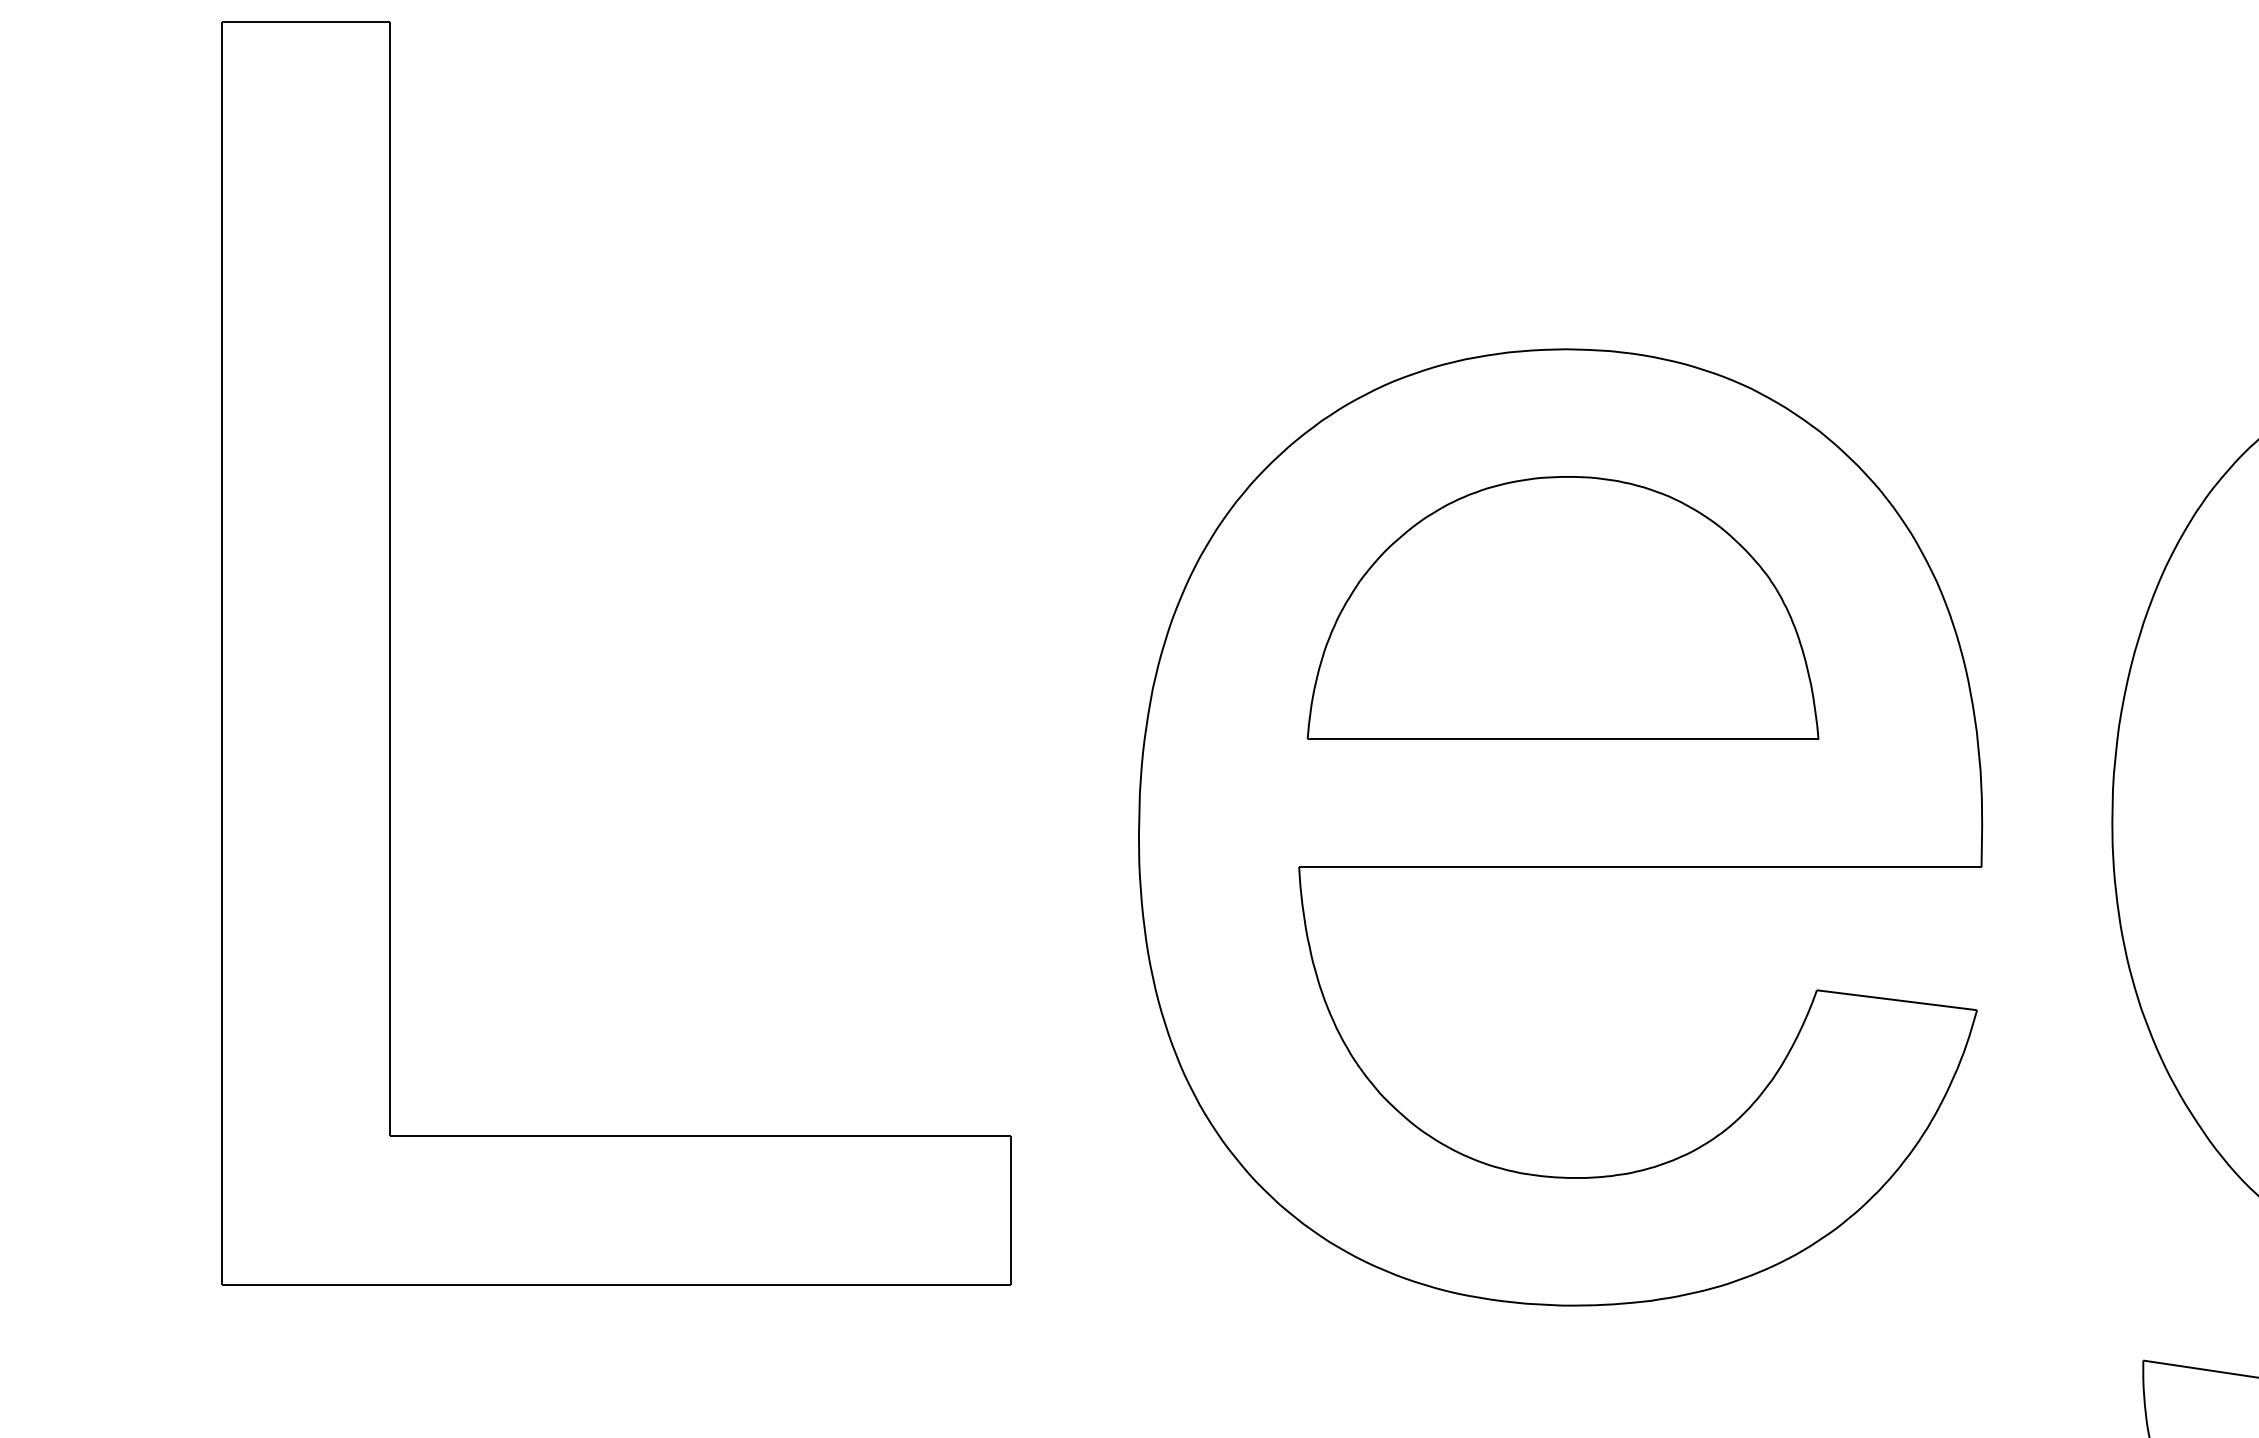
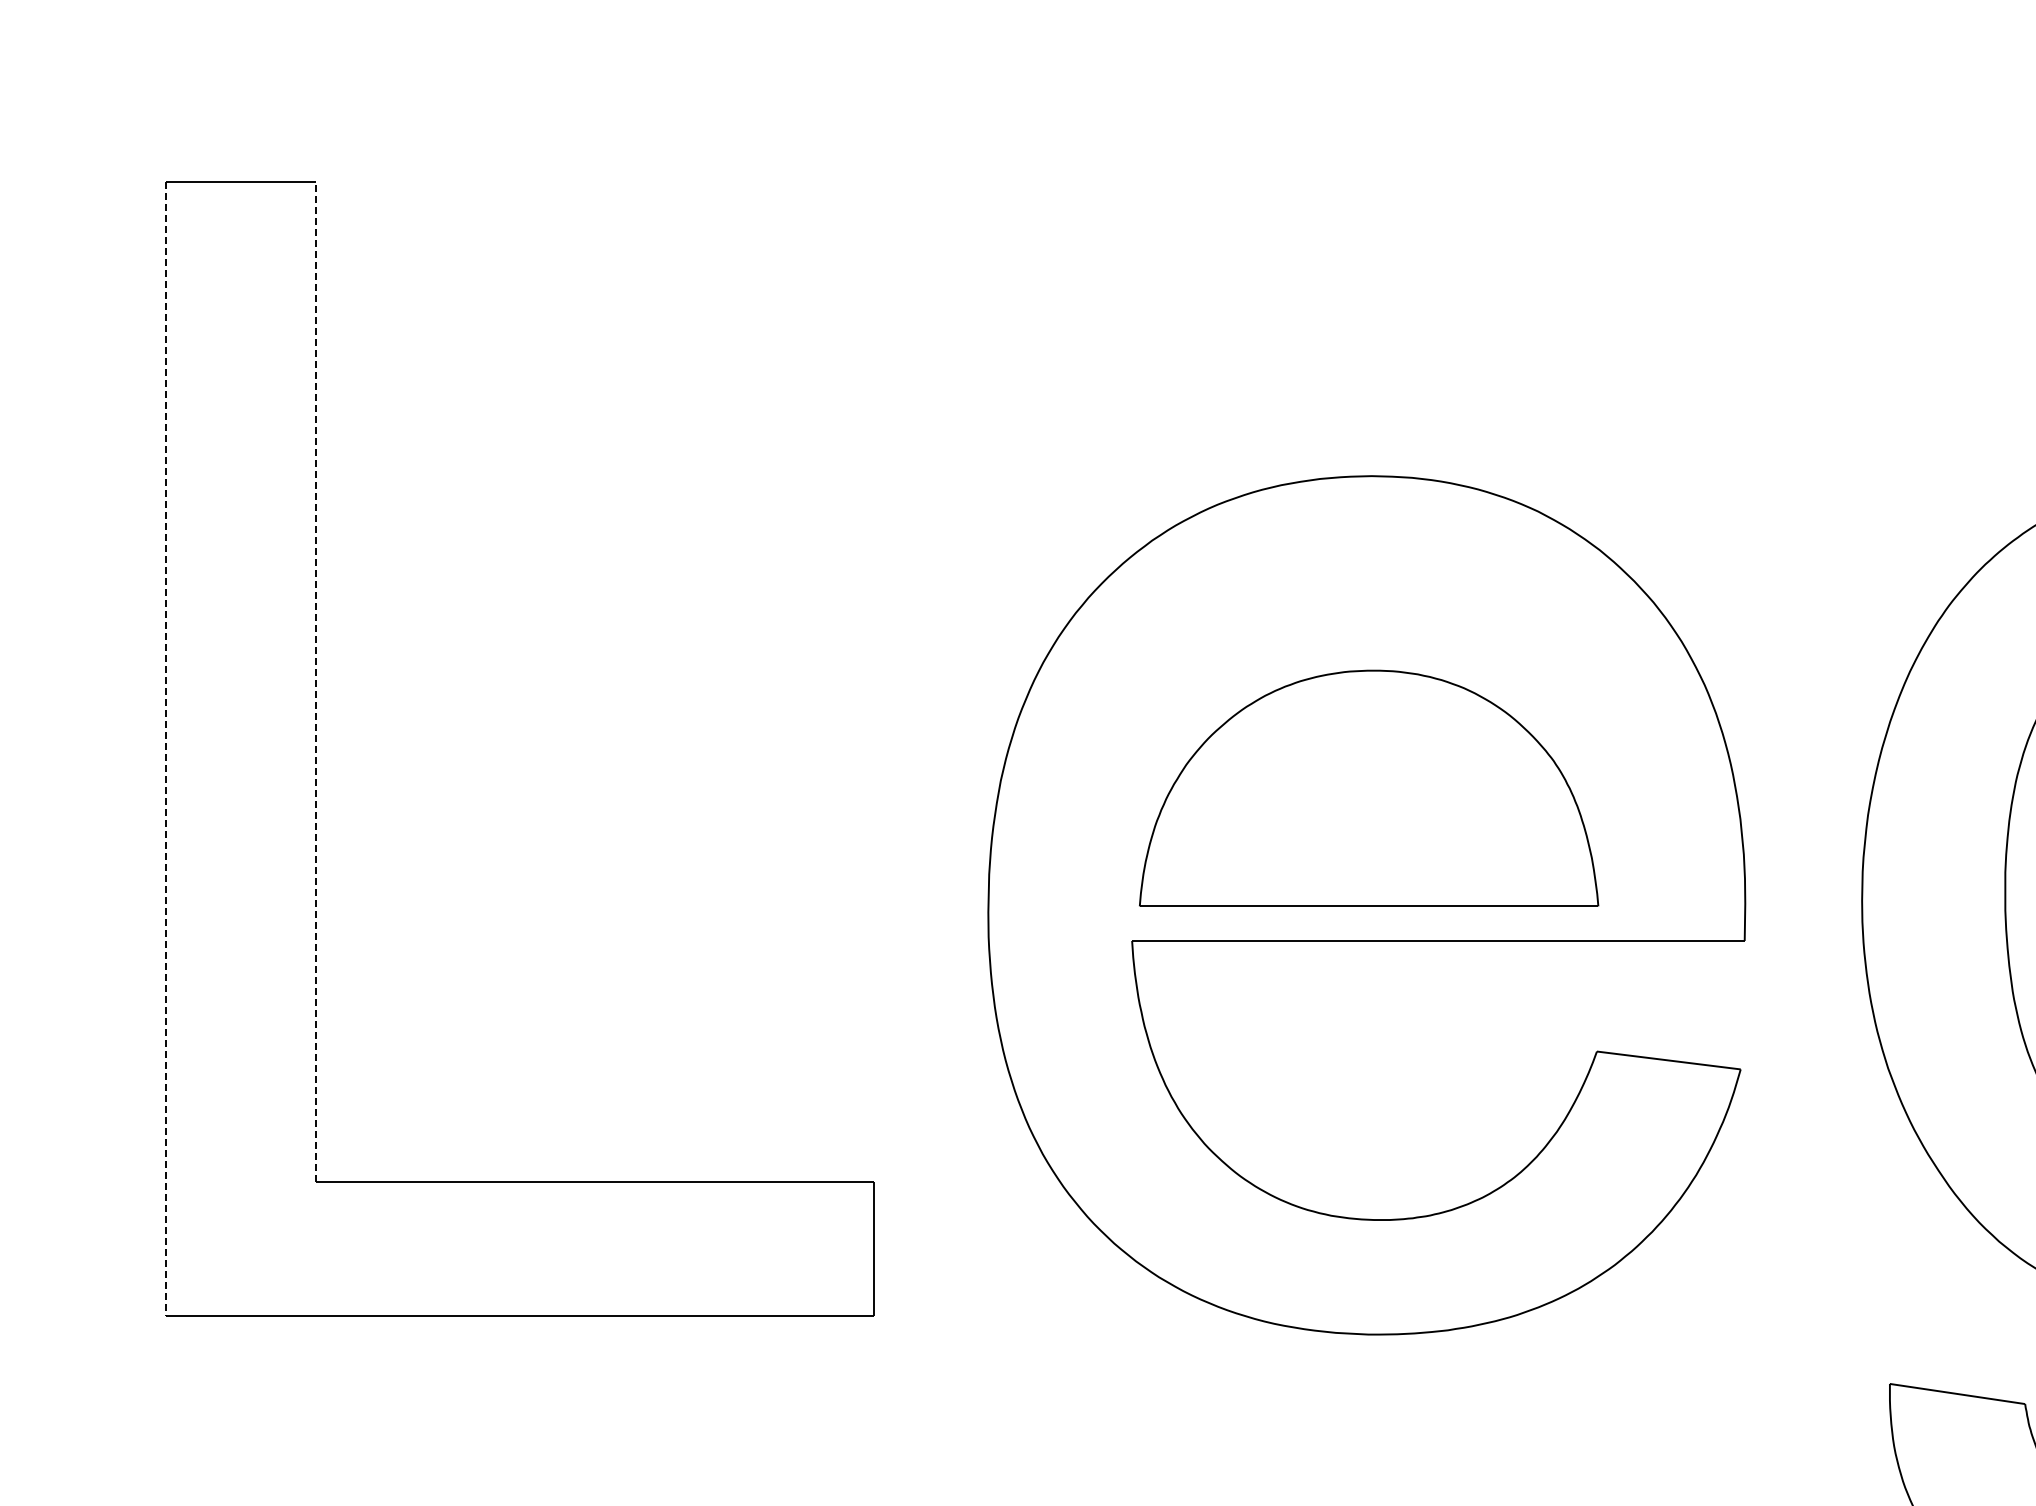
line: (389, 579) -> (315, 682), solid -> dashed
part: (1563, 607) -> (1369, 787), moved
line: (222, 653) -> (165, 749), solid -> dashed

